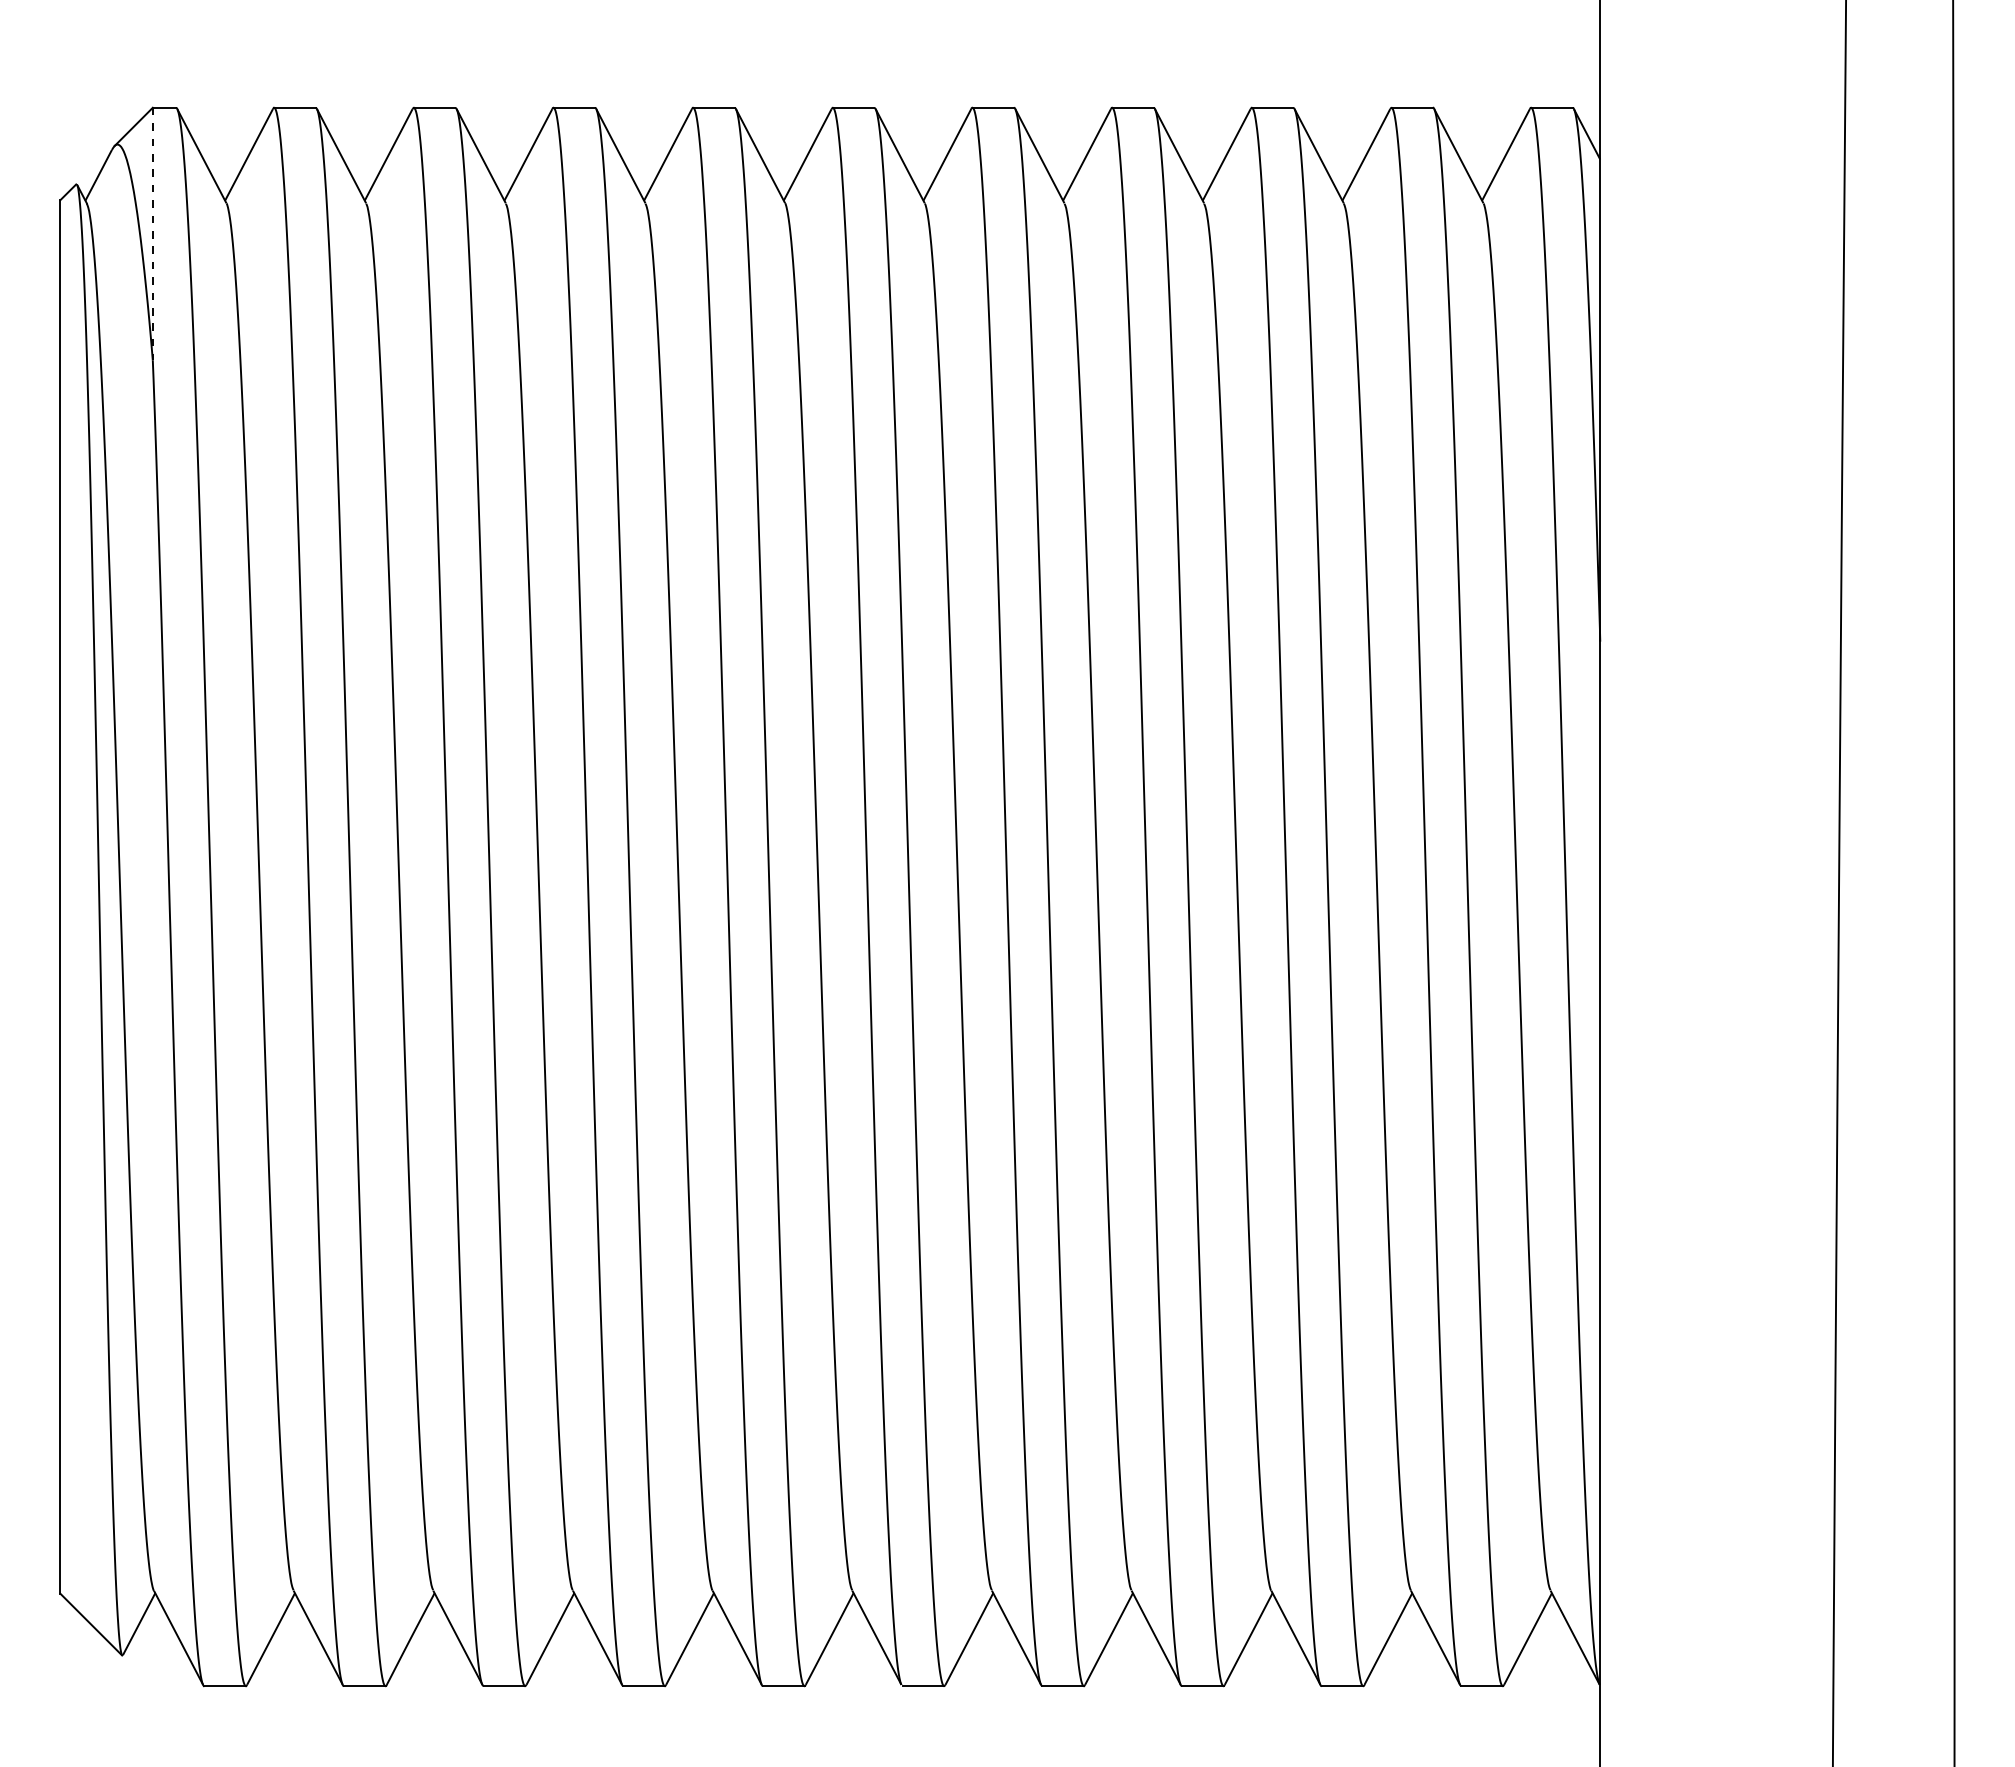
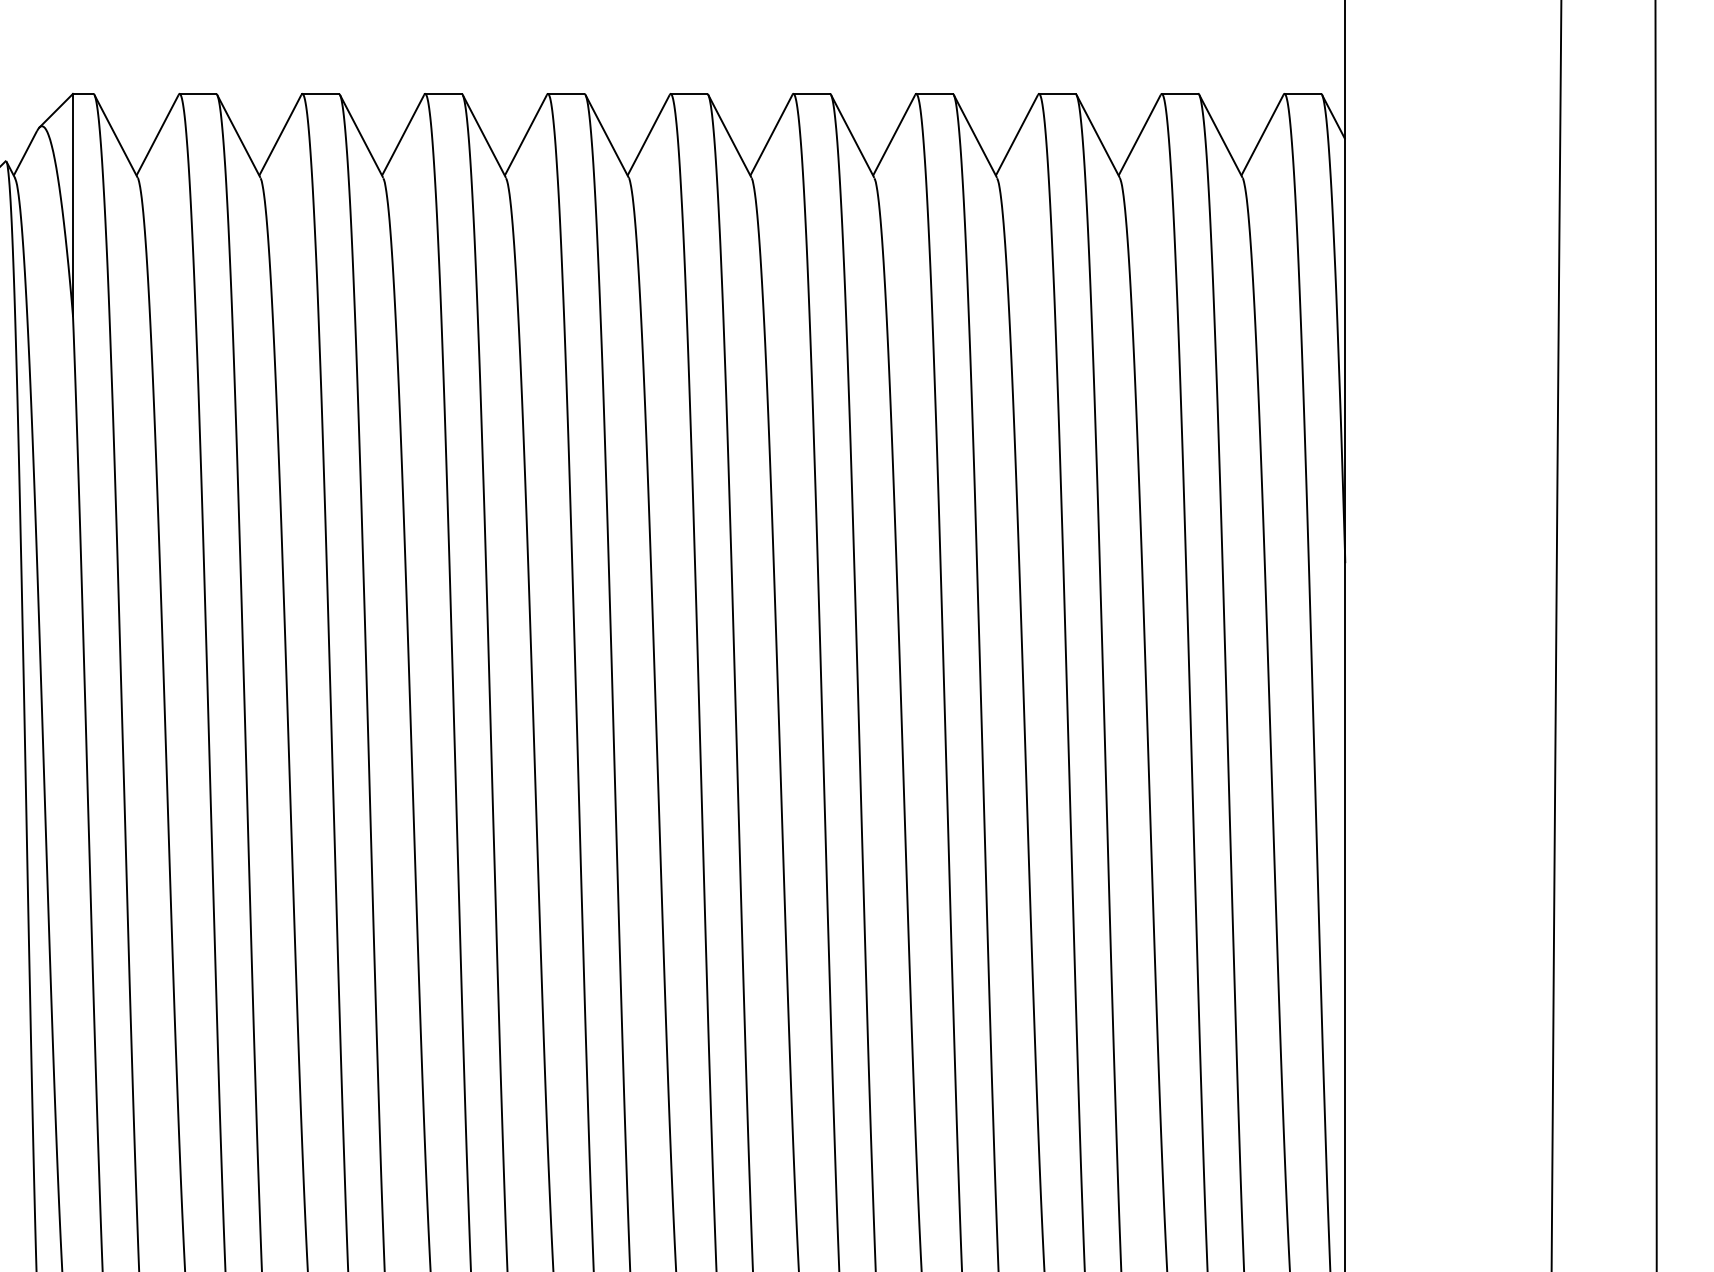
line: (152, 234) -> (72, 205), dashed -> solid

